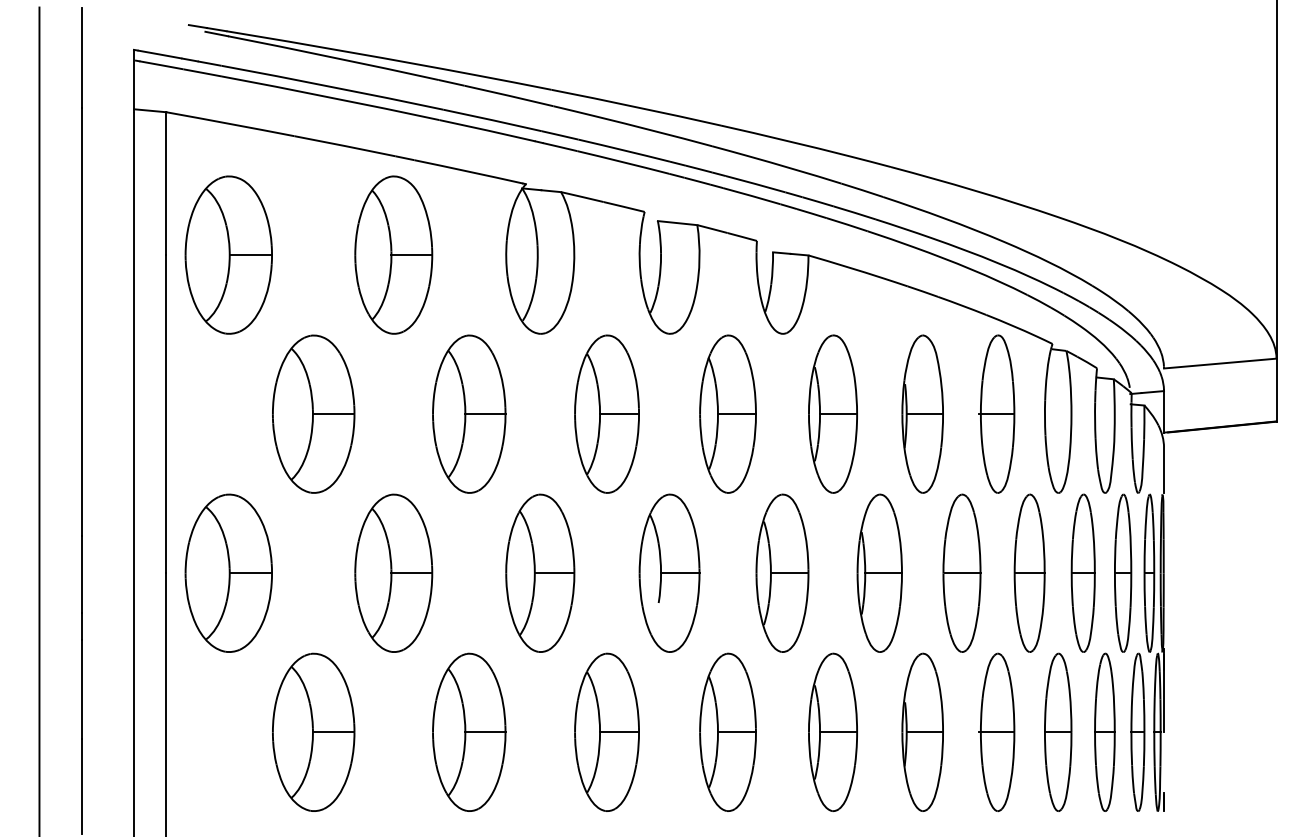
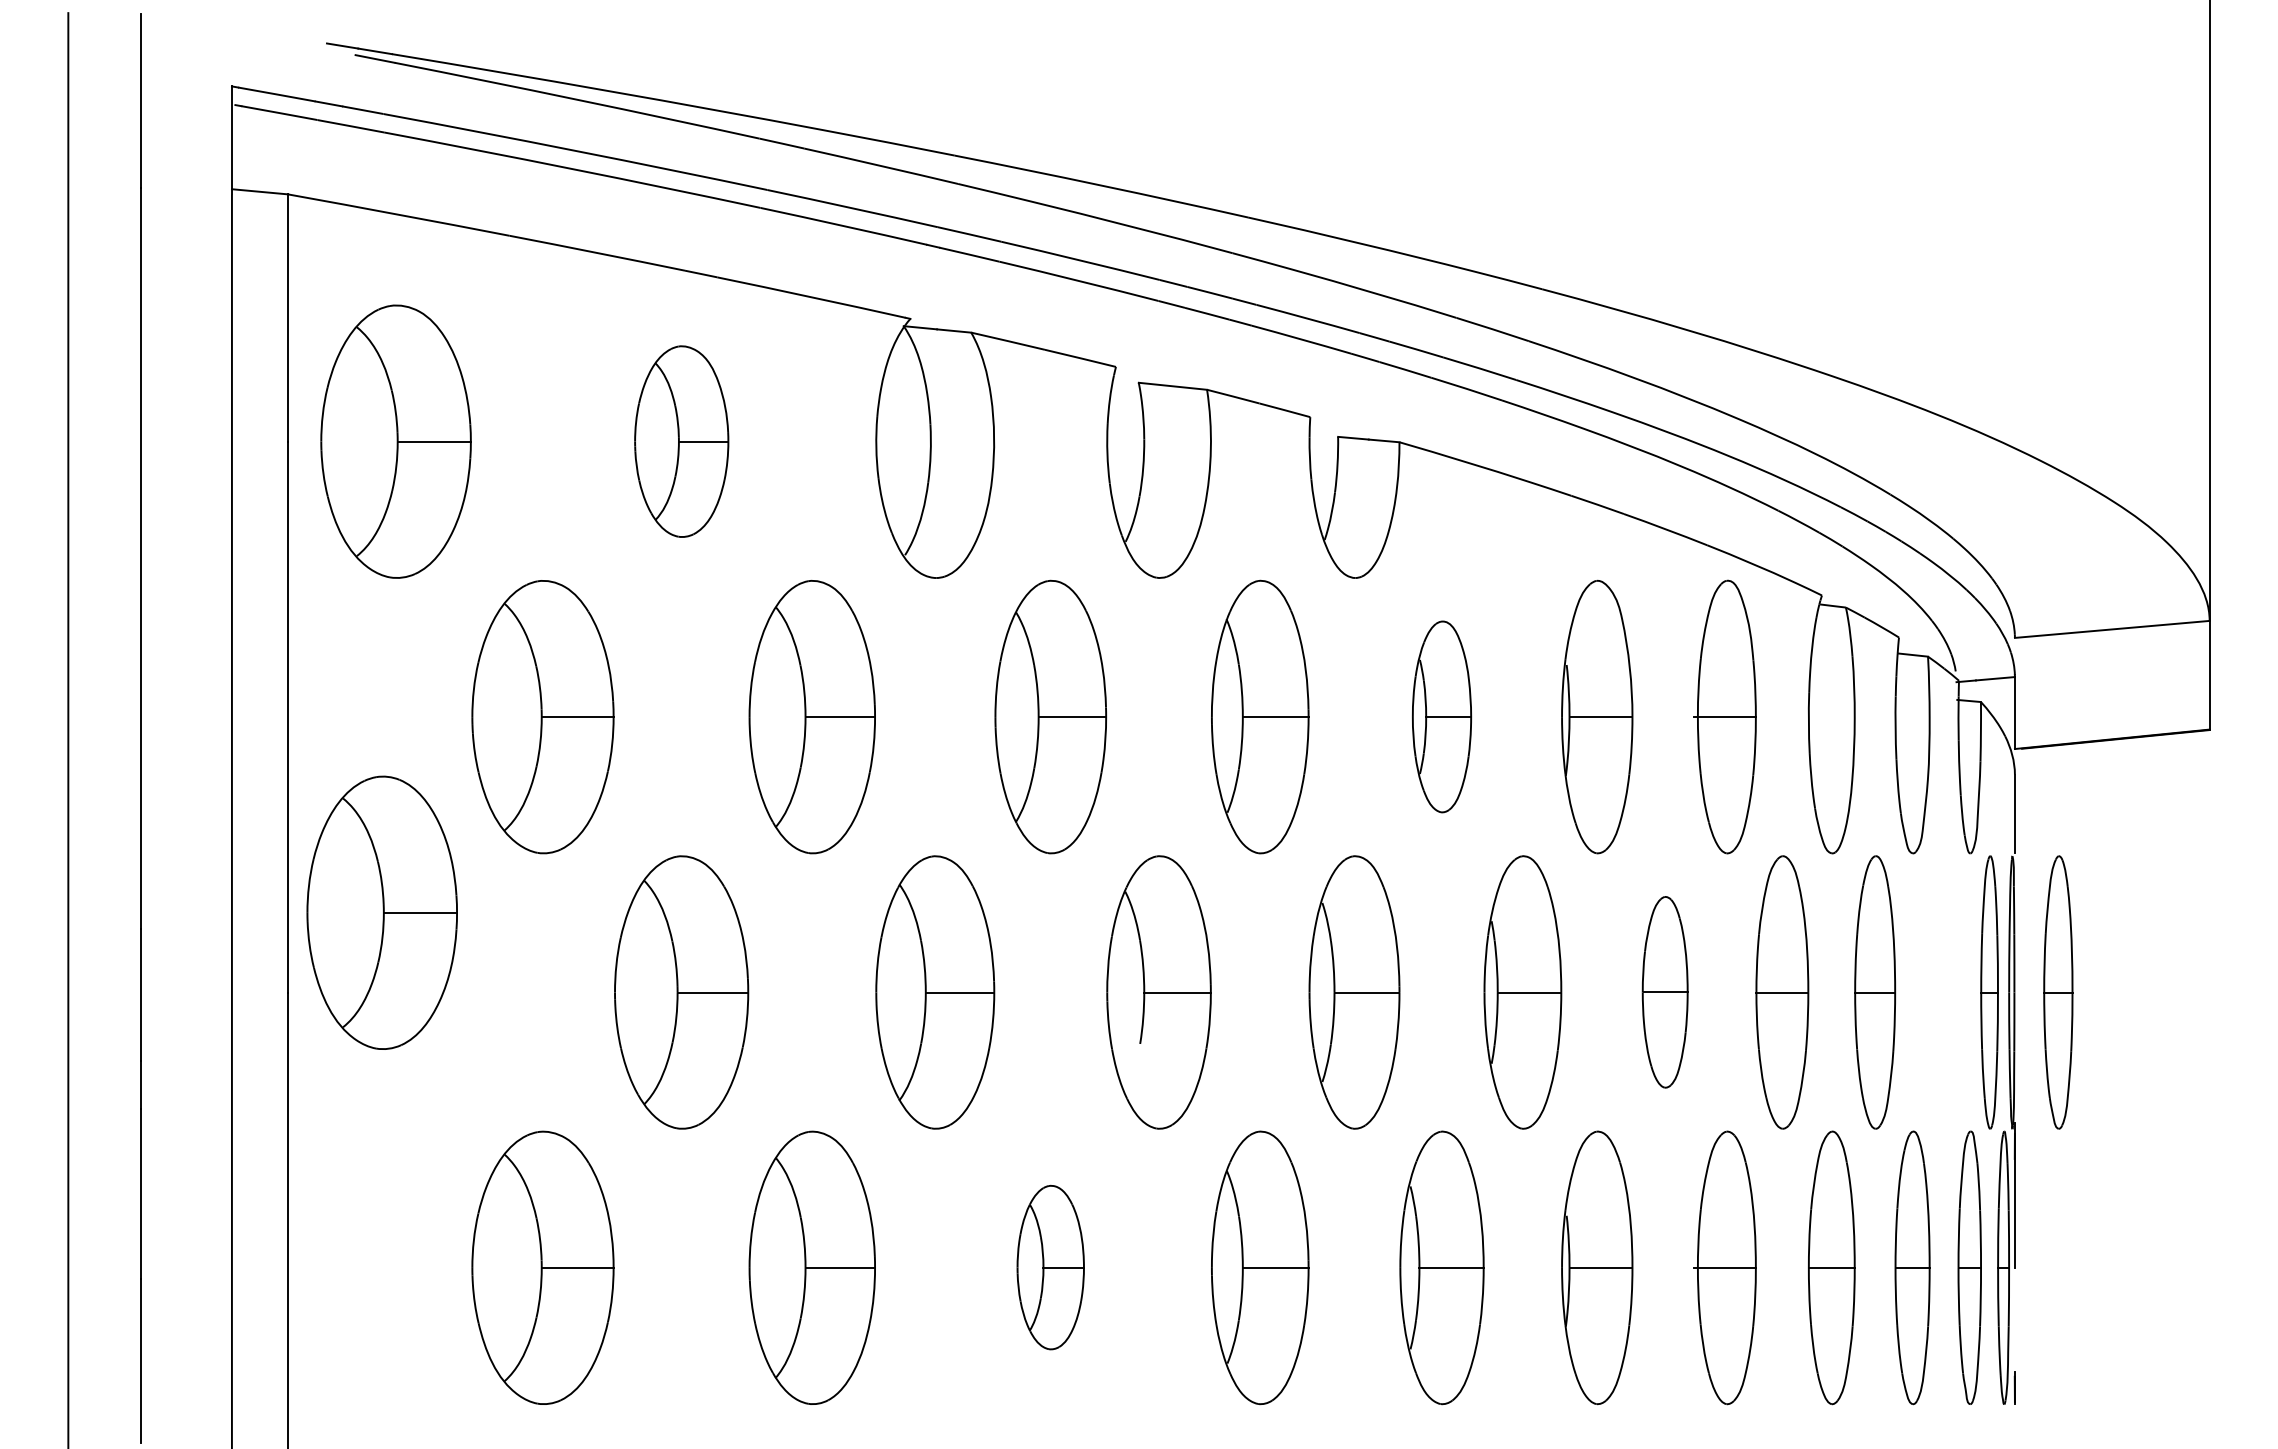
part: (393, 254) -> (681, 440), size x0.7
part: (832, 413) -> (1441, 715), size x0.7
part: (228, 572) -> (381, 911), moved
part: (961, 572) -> (1664, 991), size x0.7
part: (1123, 572) -> (2059, 991), moved
part: (606, 731) -> (1049, 1266), size x0.6

